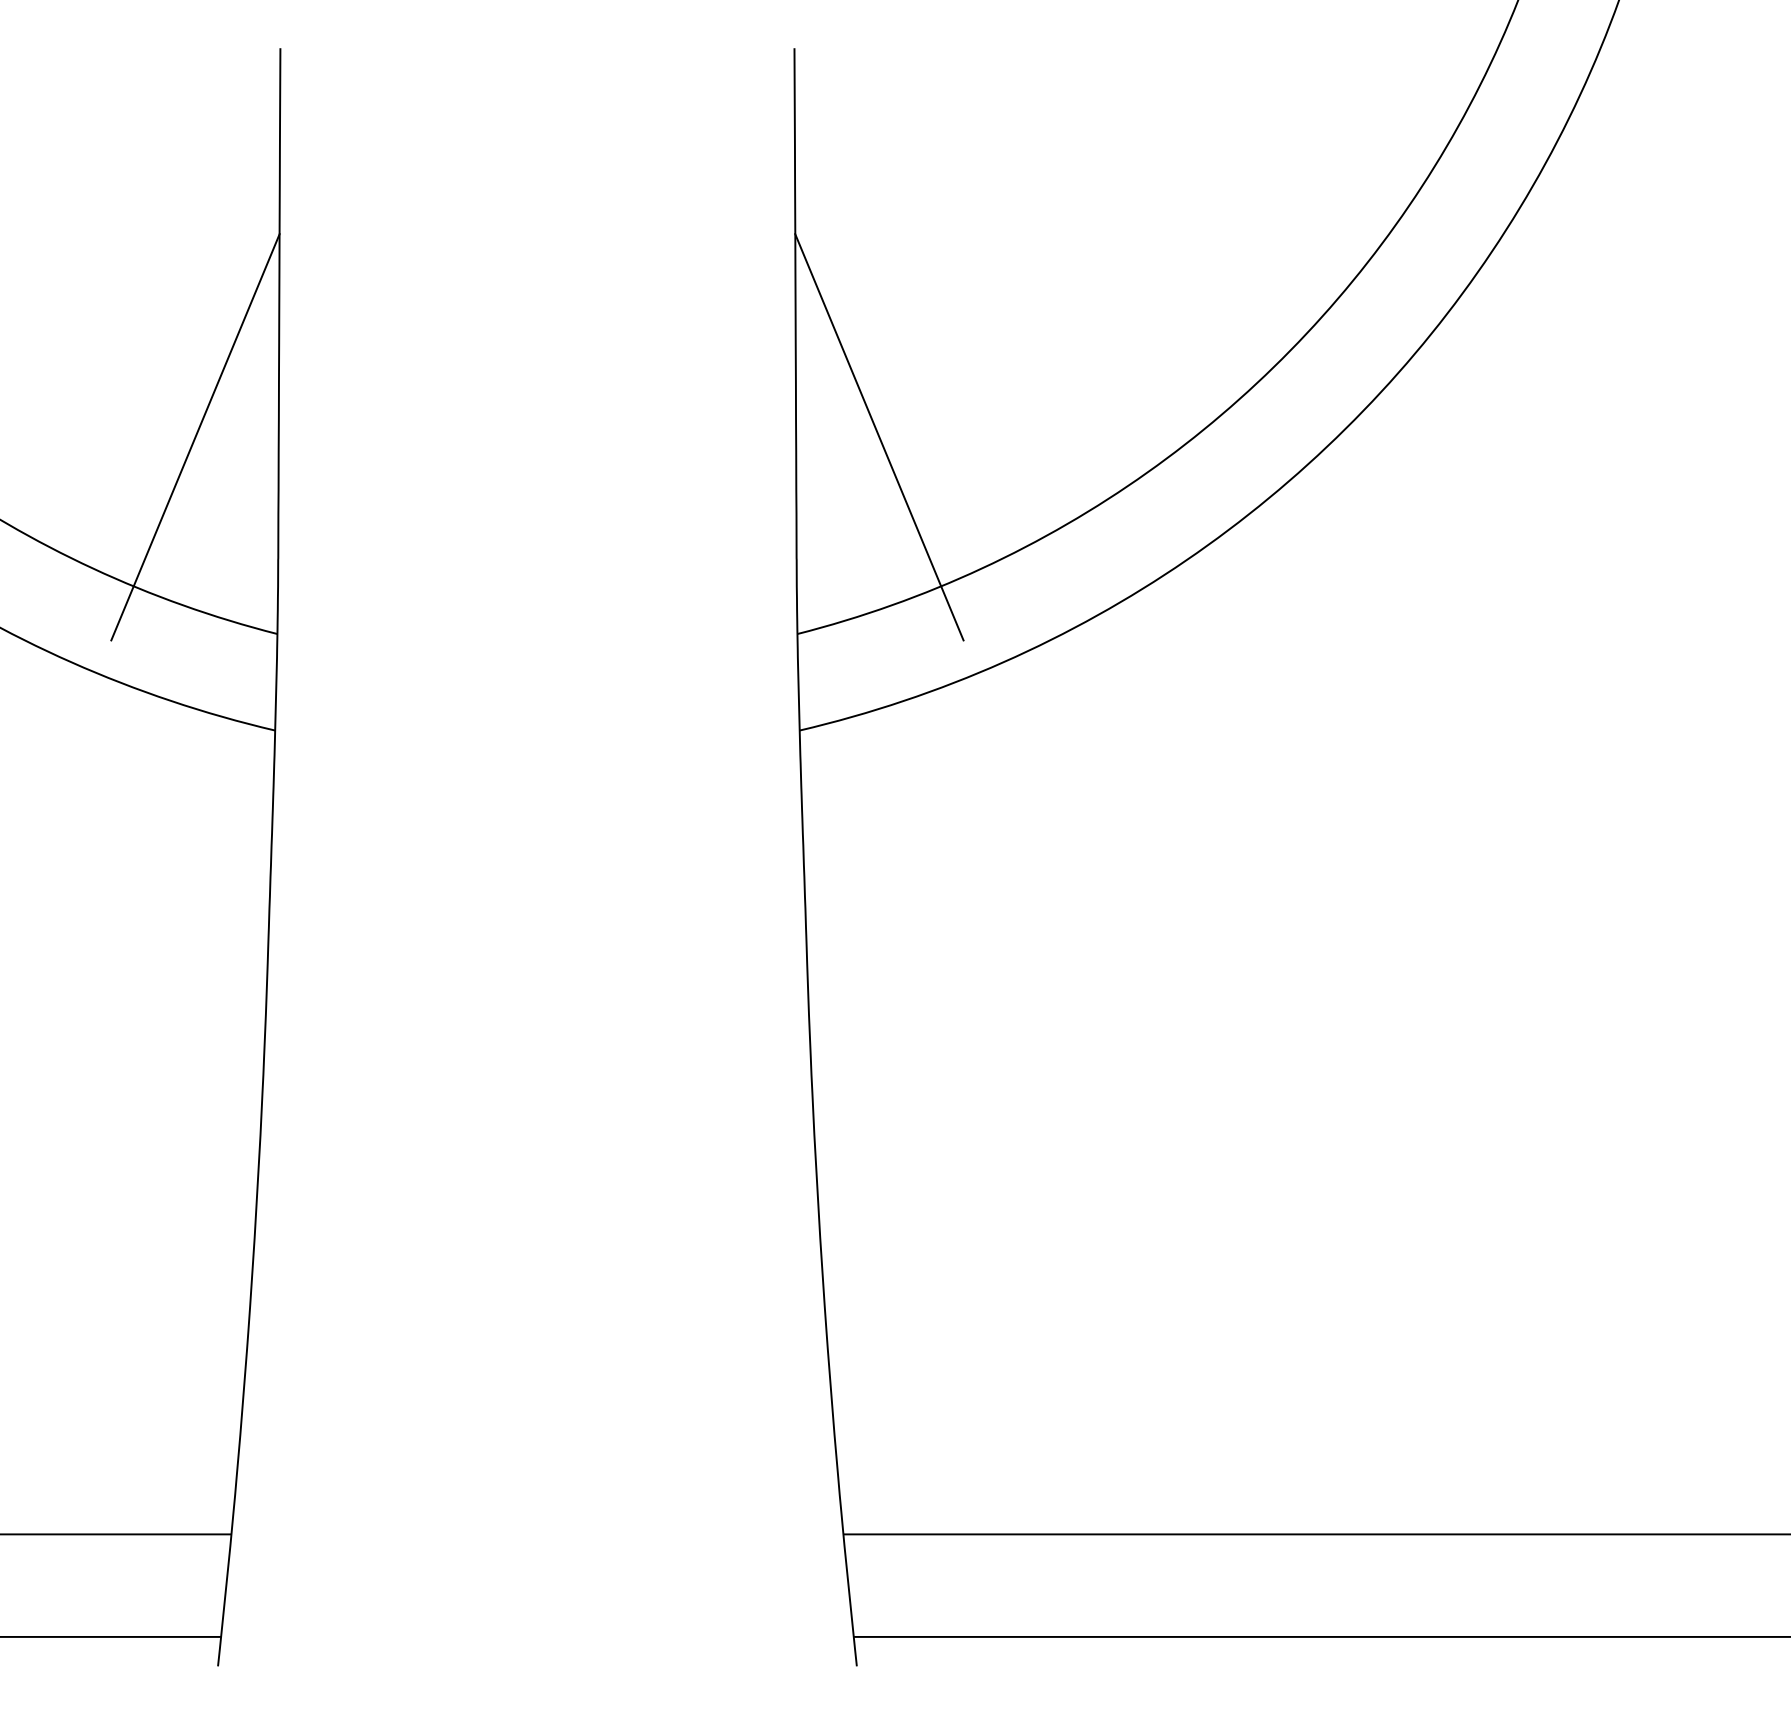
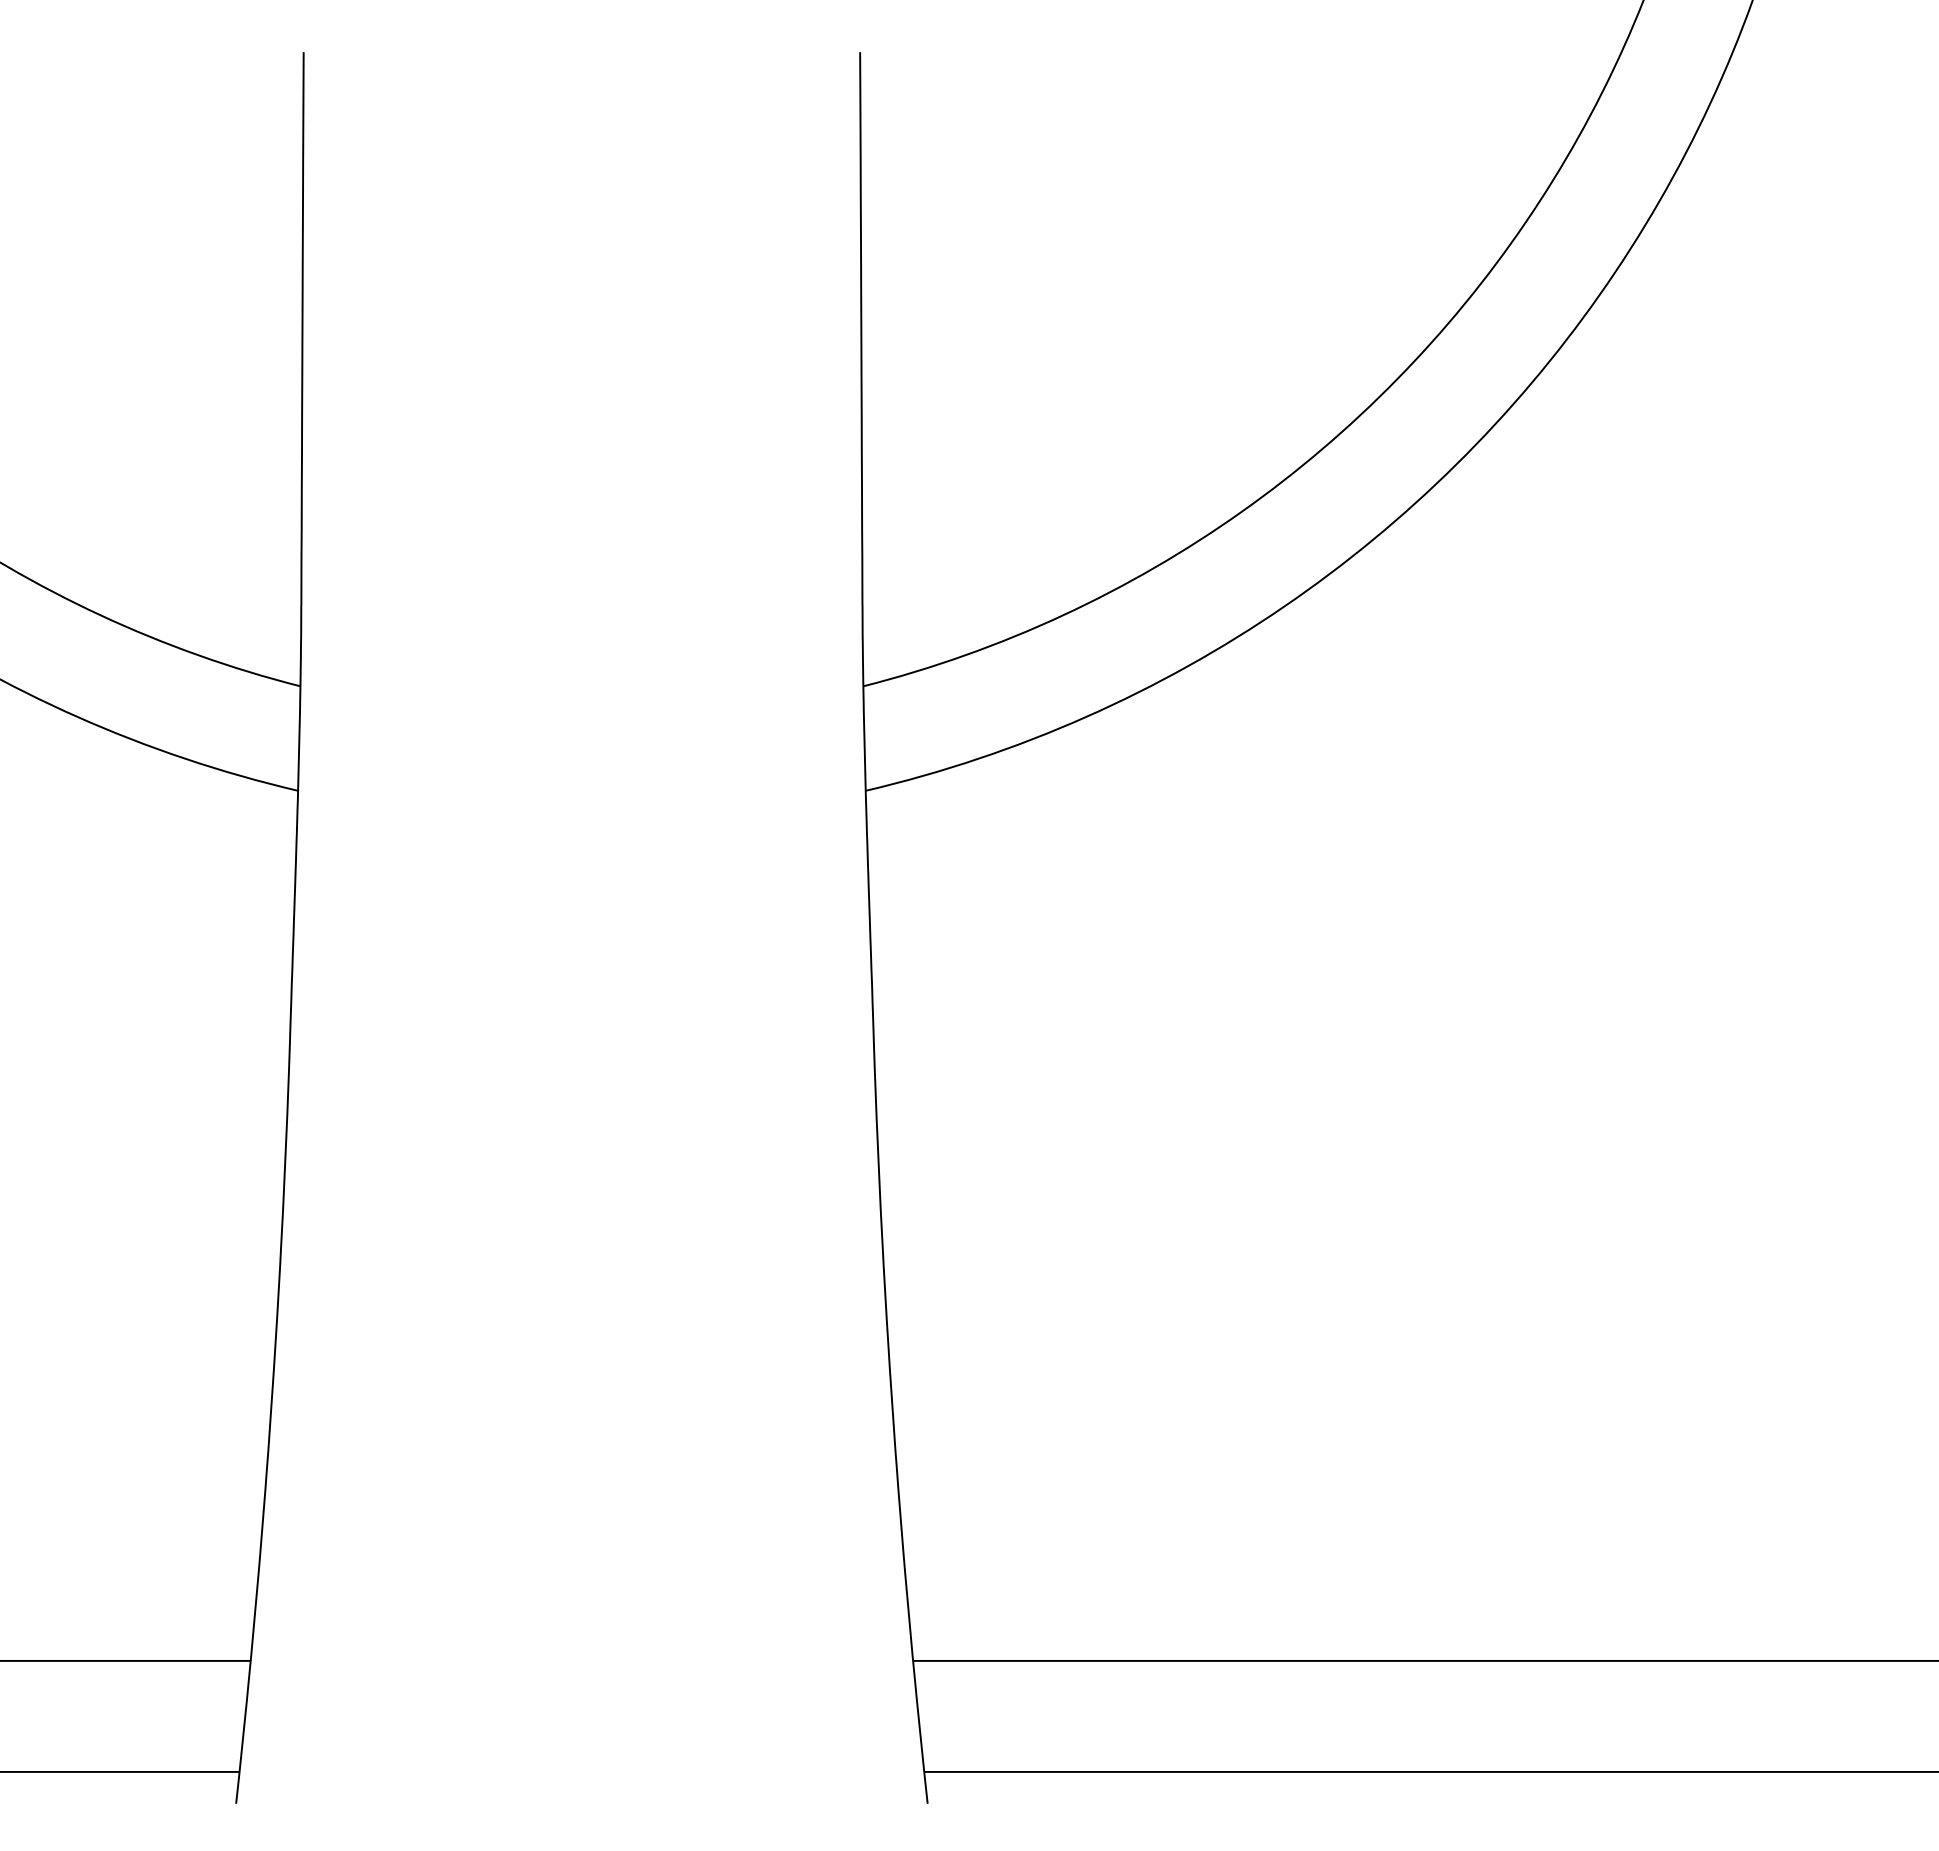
line: (195, 437) -> (211, 473), removed
line: (878, 437) -> (951, 473), removed

